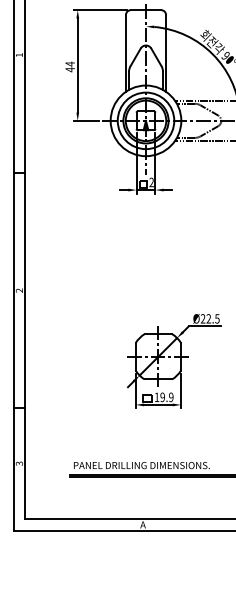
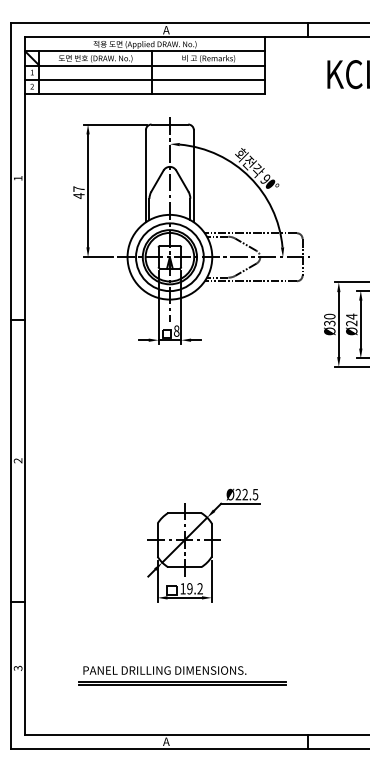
text: (69, 64) -> (78, 189), 44 -> 47
text: (151, 181) -> (176, 330), 2 -> 8
text: (170, 397) -> (199, 588), 19.9 -> 19.2

